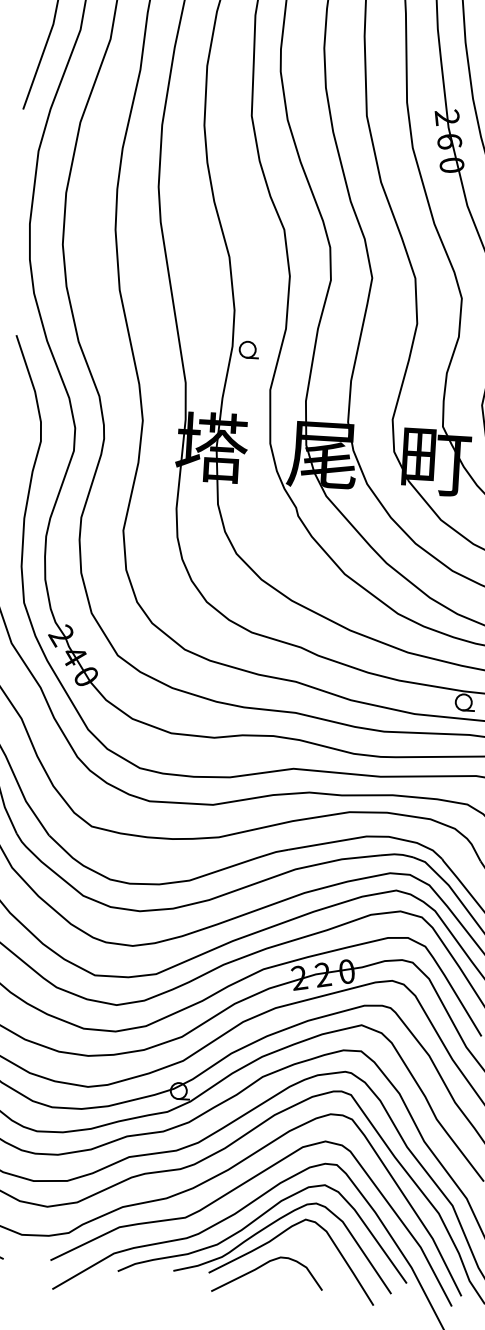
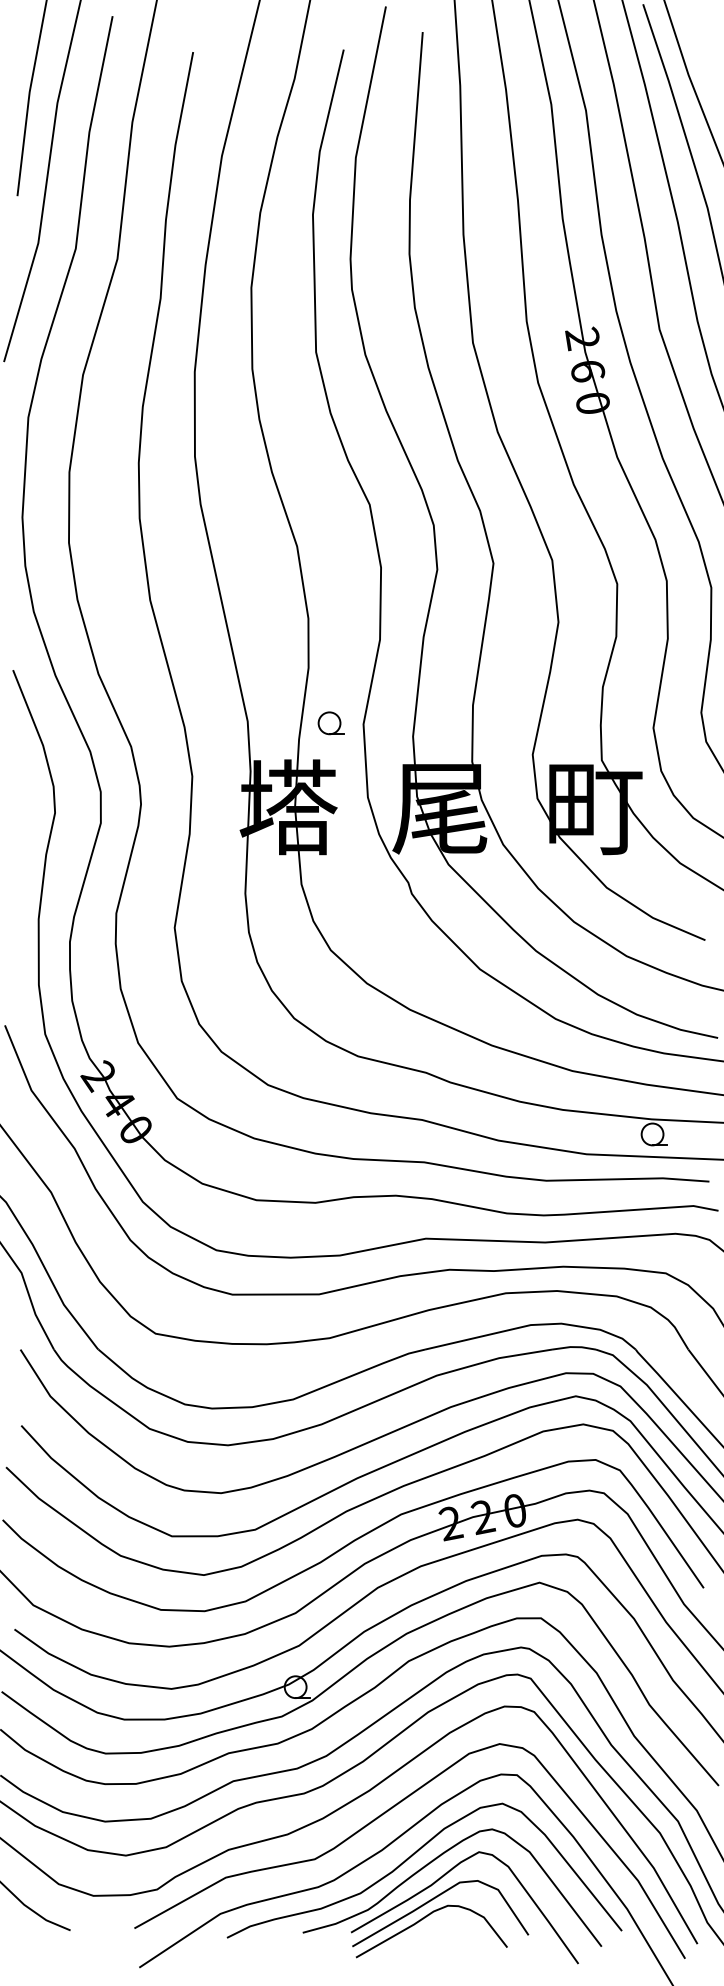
part: (248, 349) -> (330, 723), moved
curve: (271, 1252) -> (434, 1899), added

